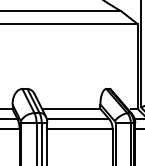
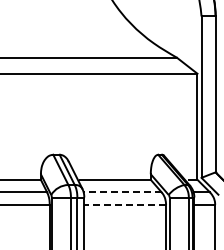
line: (77, 119) -> (122, 192), solid -> dashed
line: (80, 128) -> (125, 204), solid -> dashed

